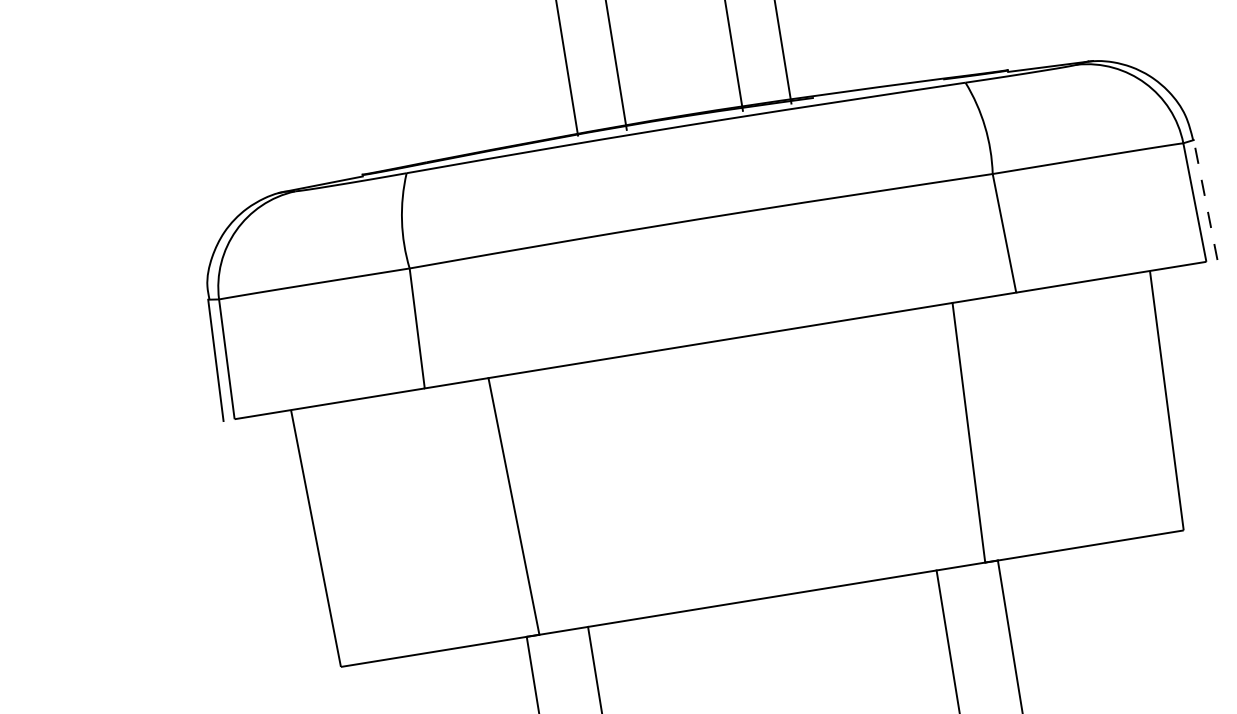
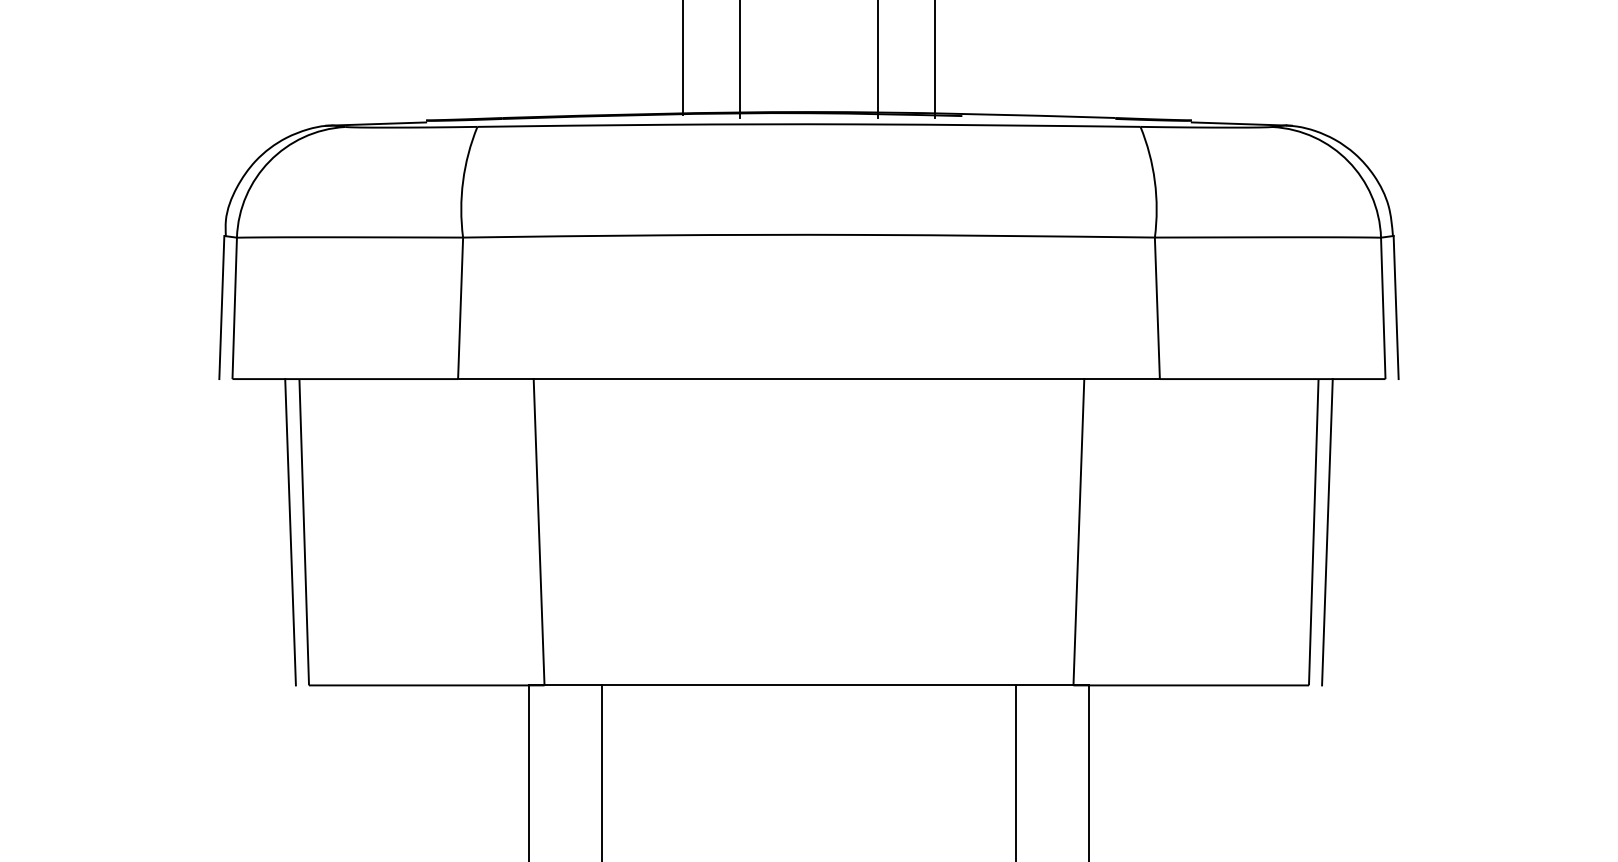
line: (1205, 199) -> (1396, 307), dashed -> solid
line: (1178, 399) -> (1327, 532), added
line: (304, 540) -> (290, 532), added

